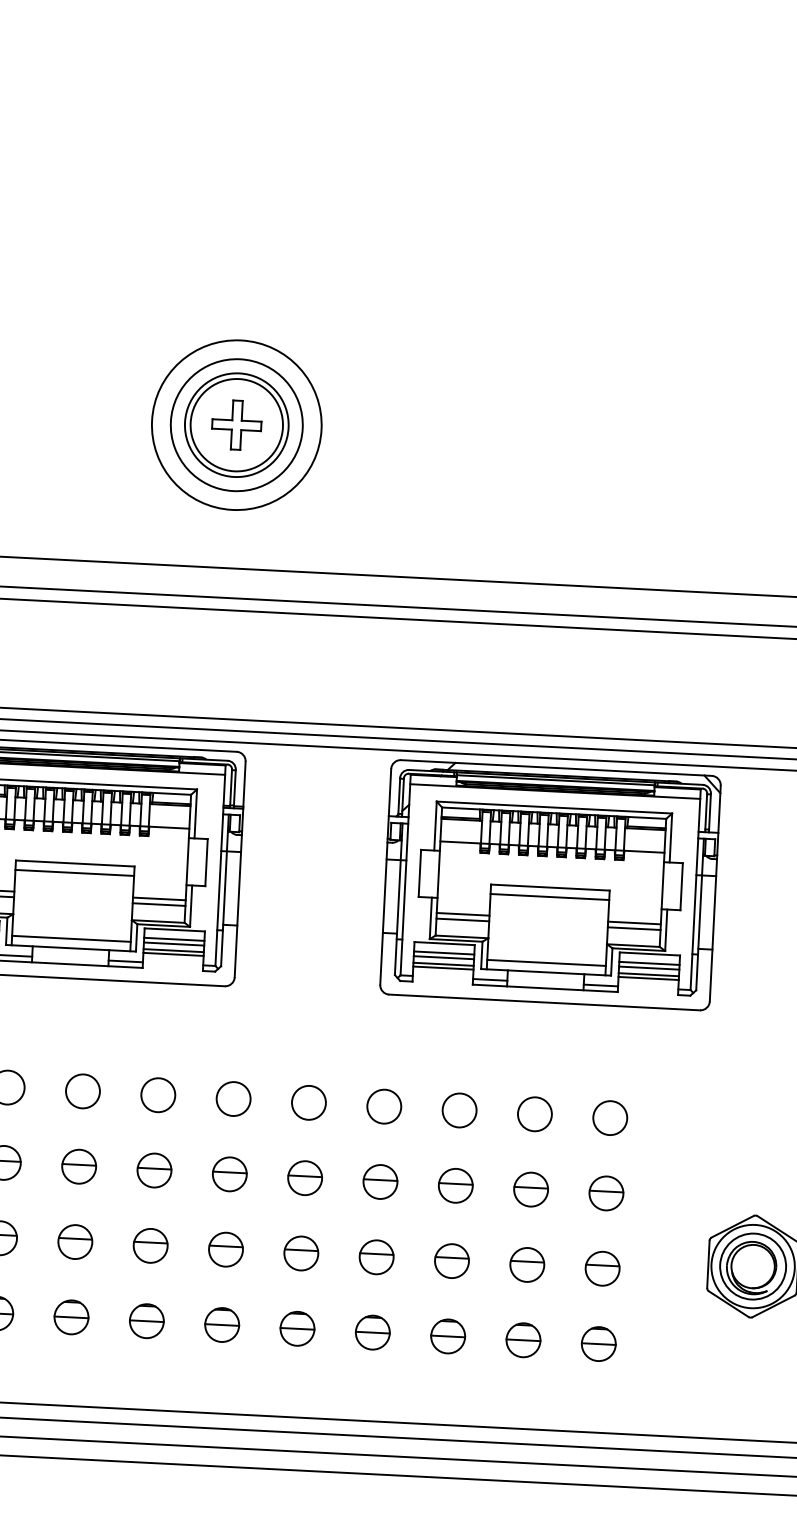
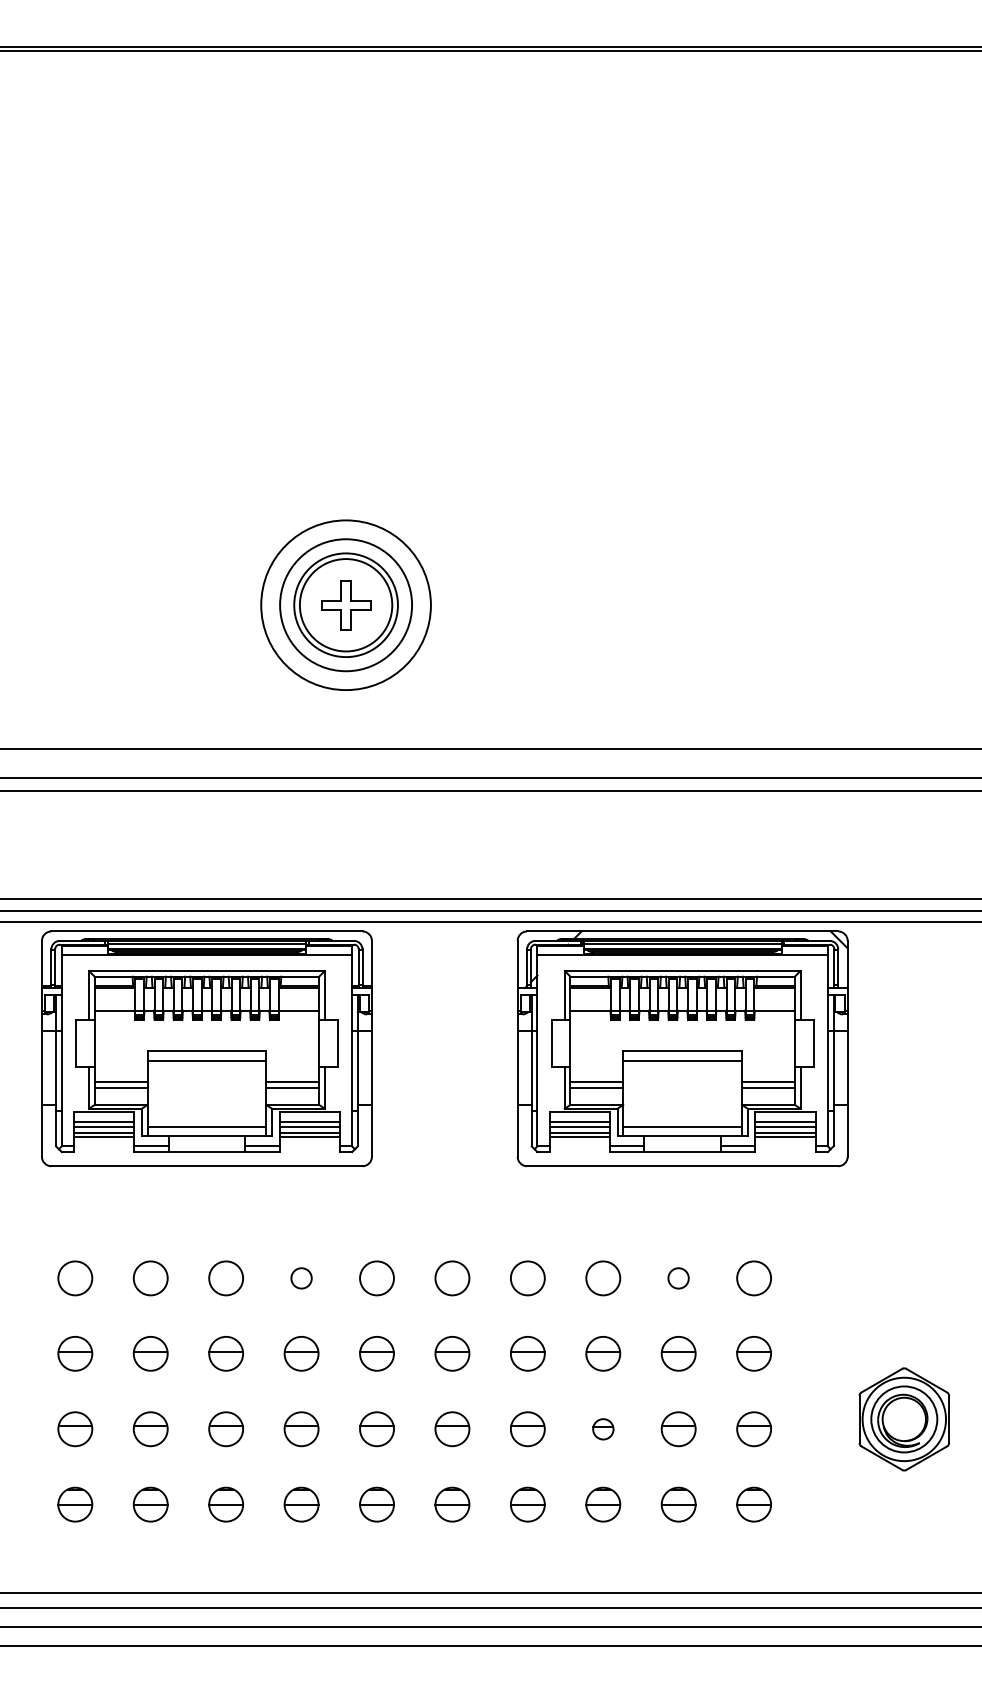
circle: (158, 1095) -> (301, 1278), size x0.6
circle: (534, 1114) -> (678, 1278), size x0.6
part: (452, 1261) -> (603, 1429), size x0.6

